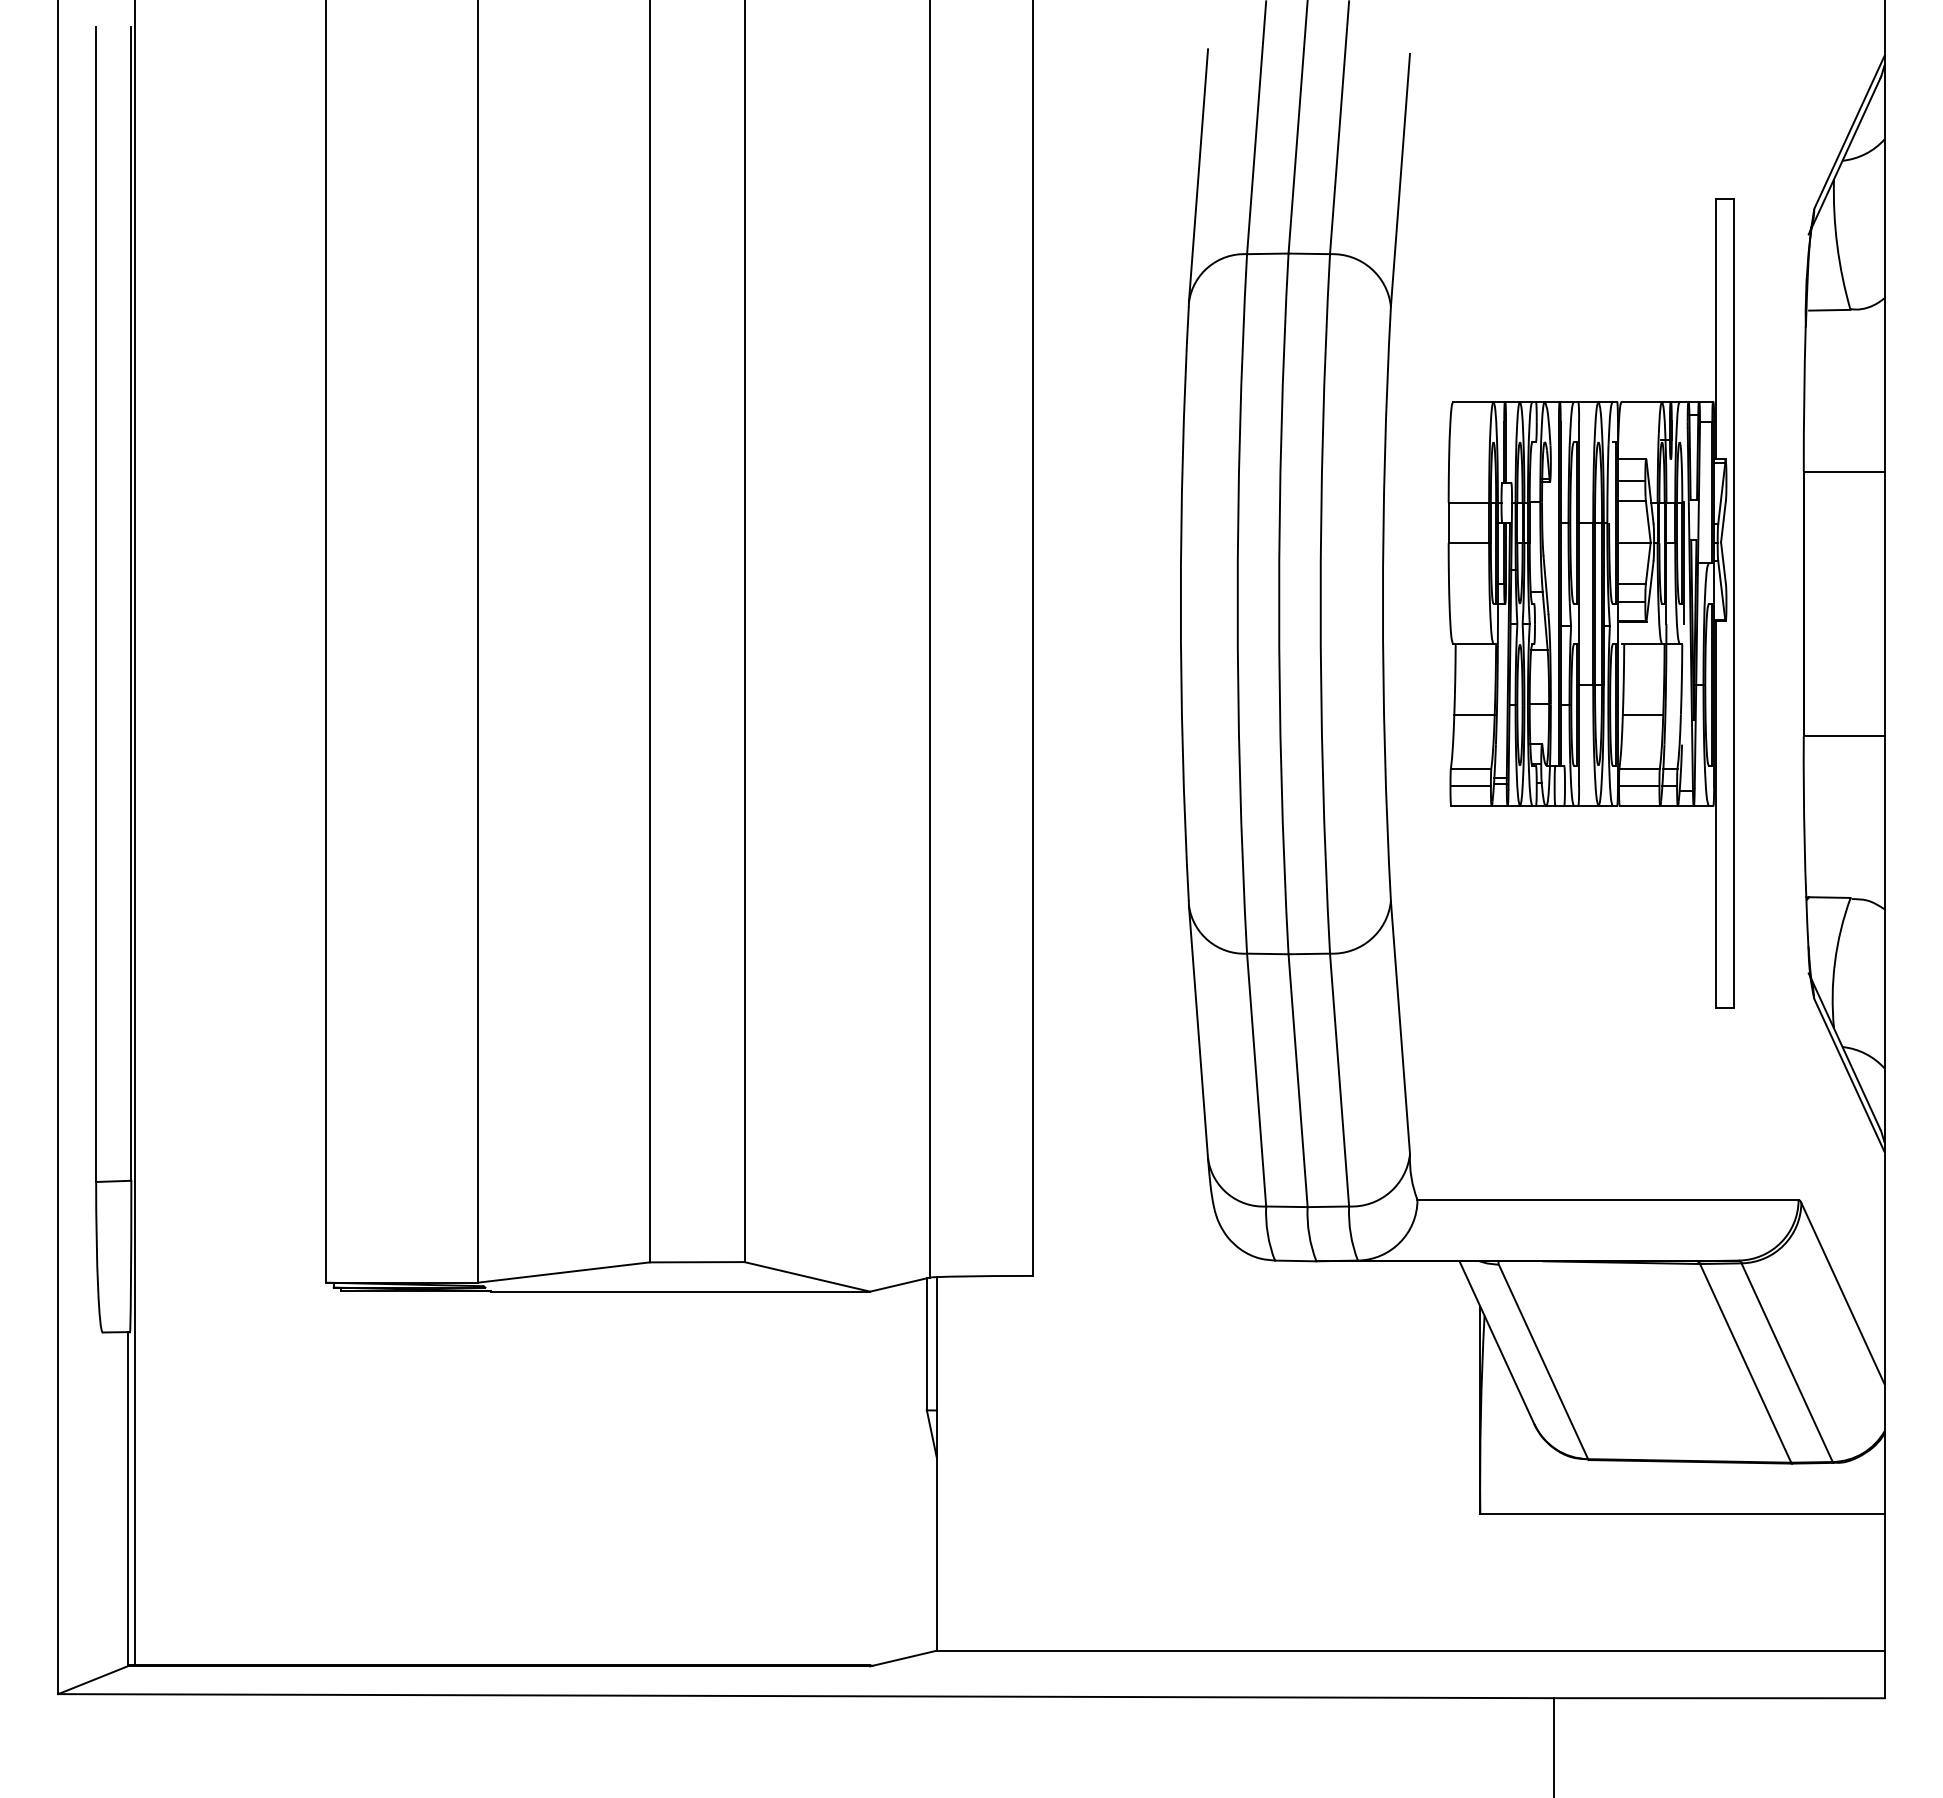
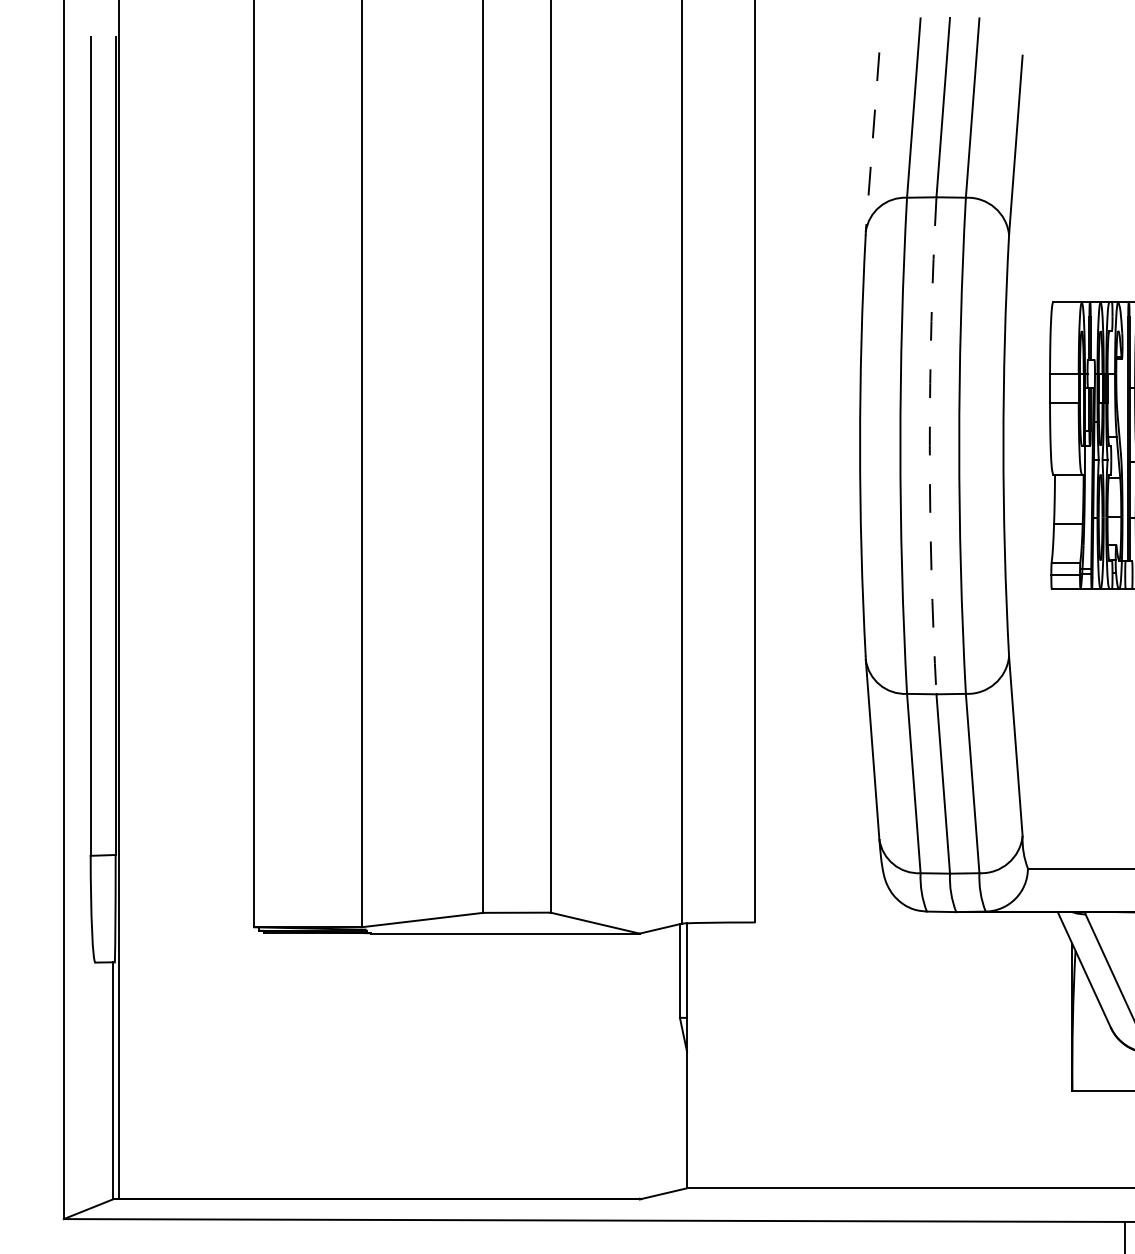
line: (1198, 175) -> (872, 141), solid -> dashed
arc: (1279, 603) -> (930, 445), solid -> dashed

